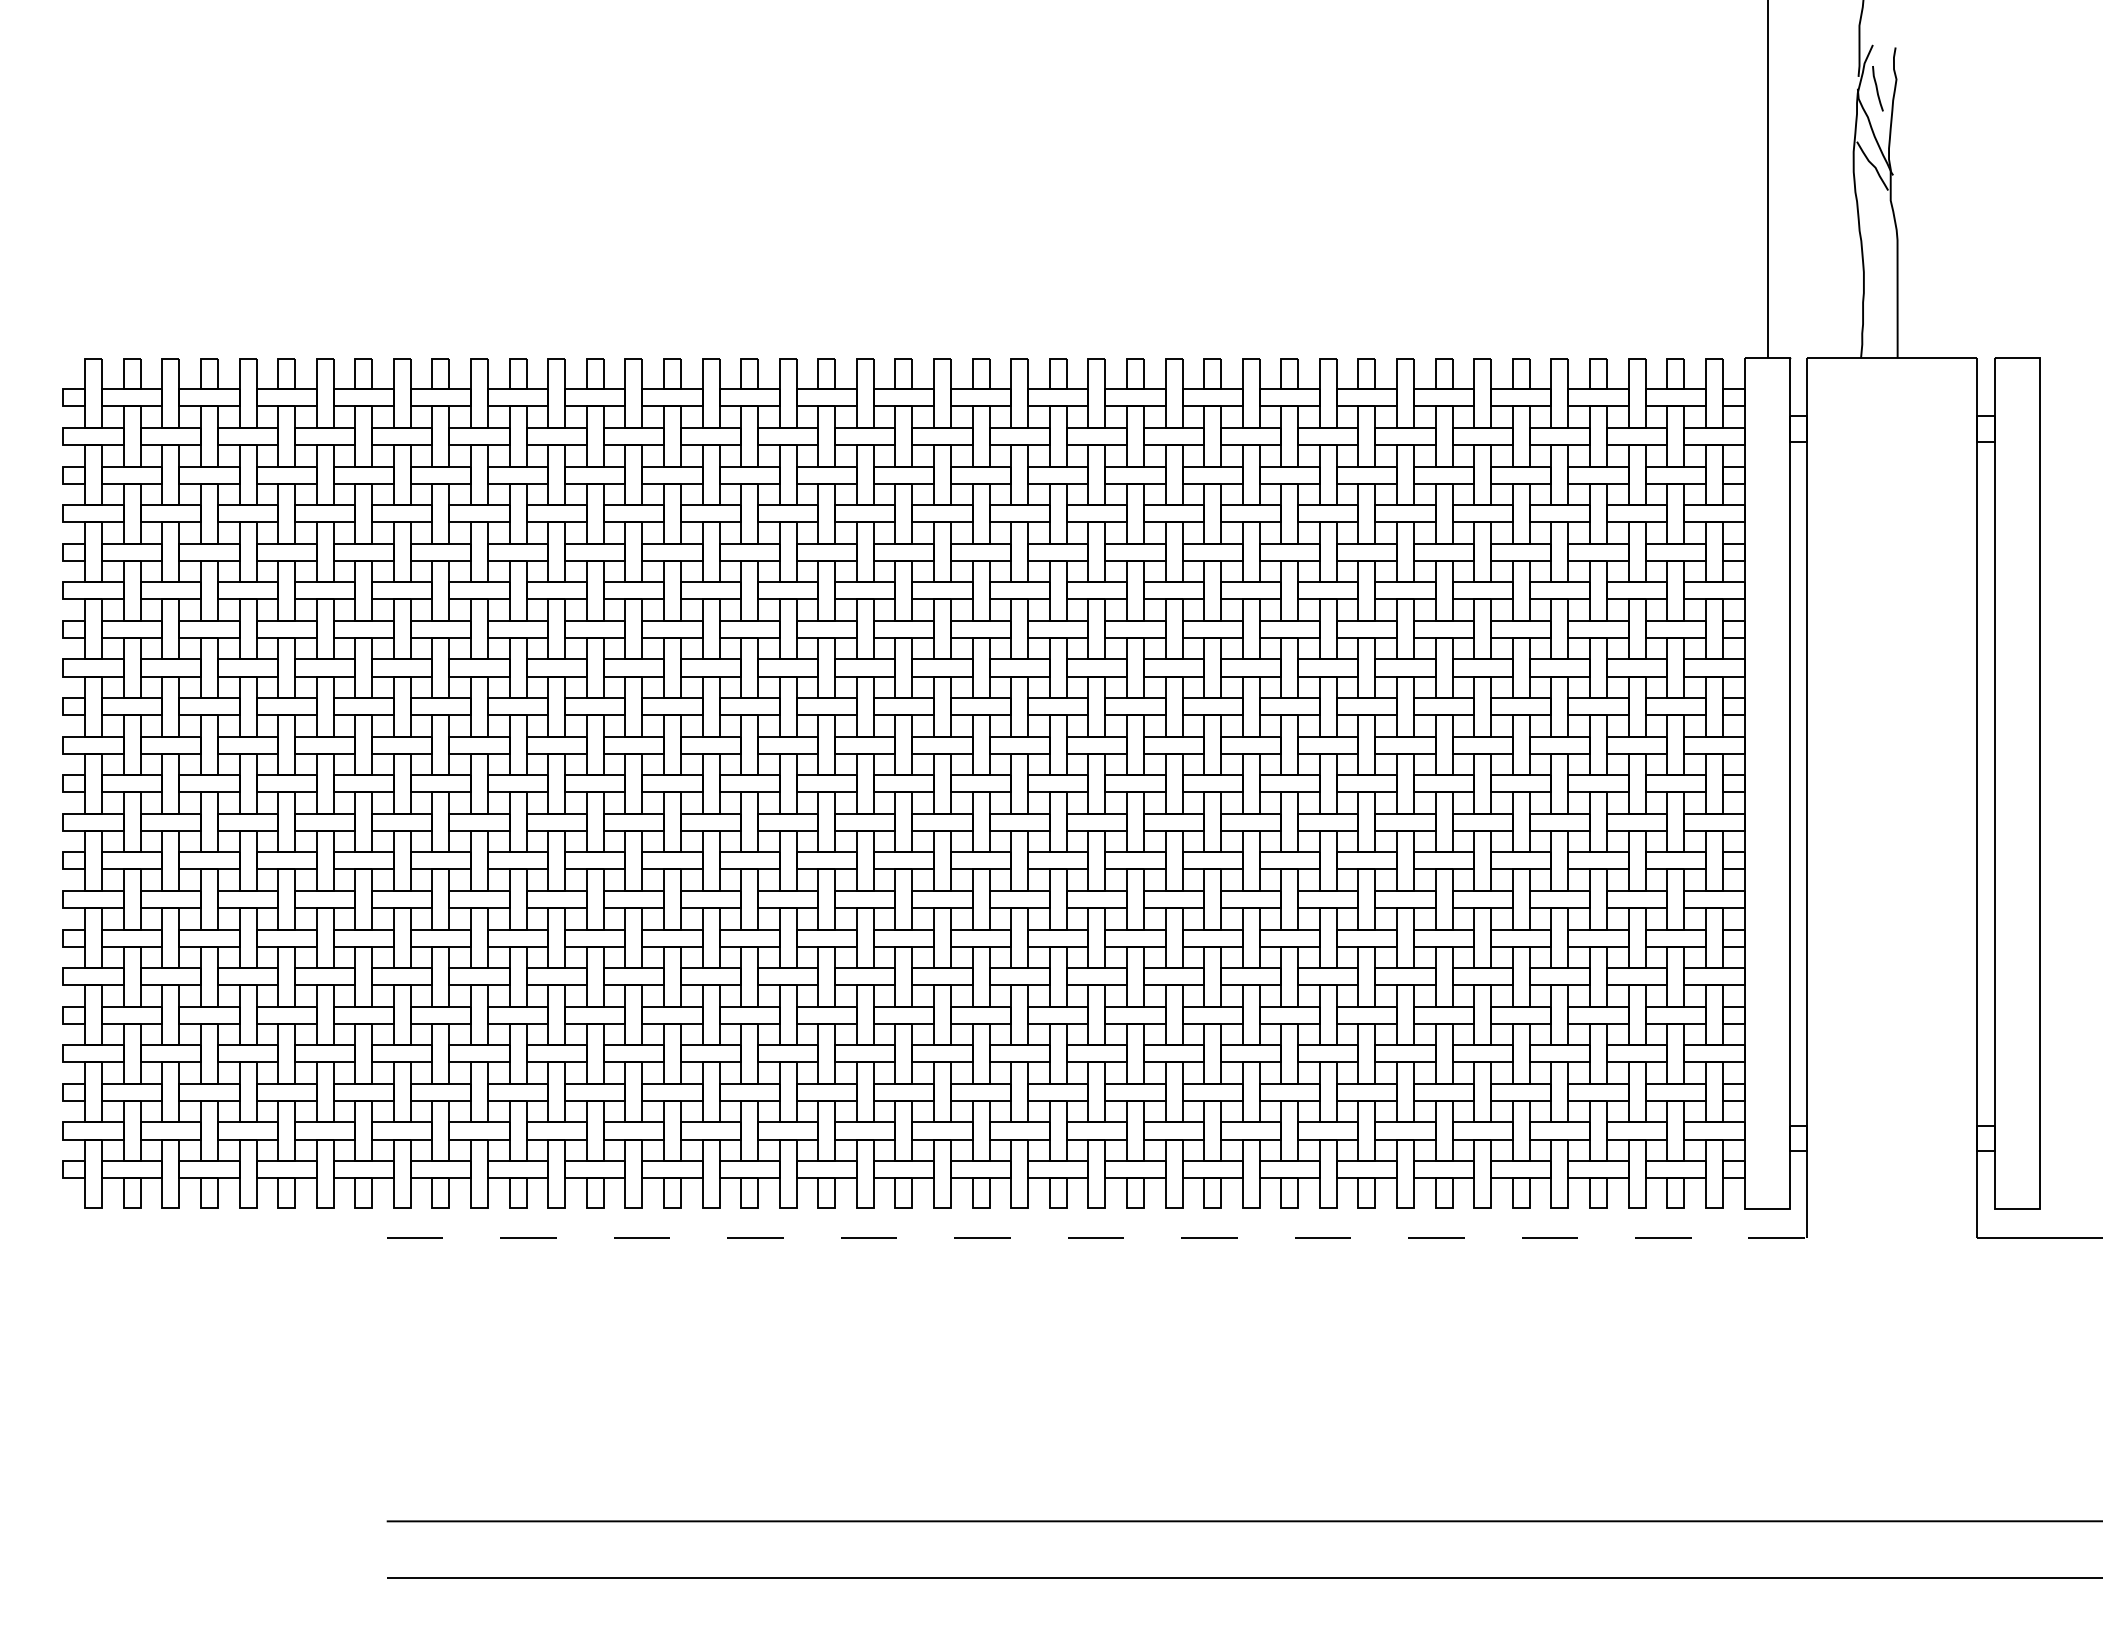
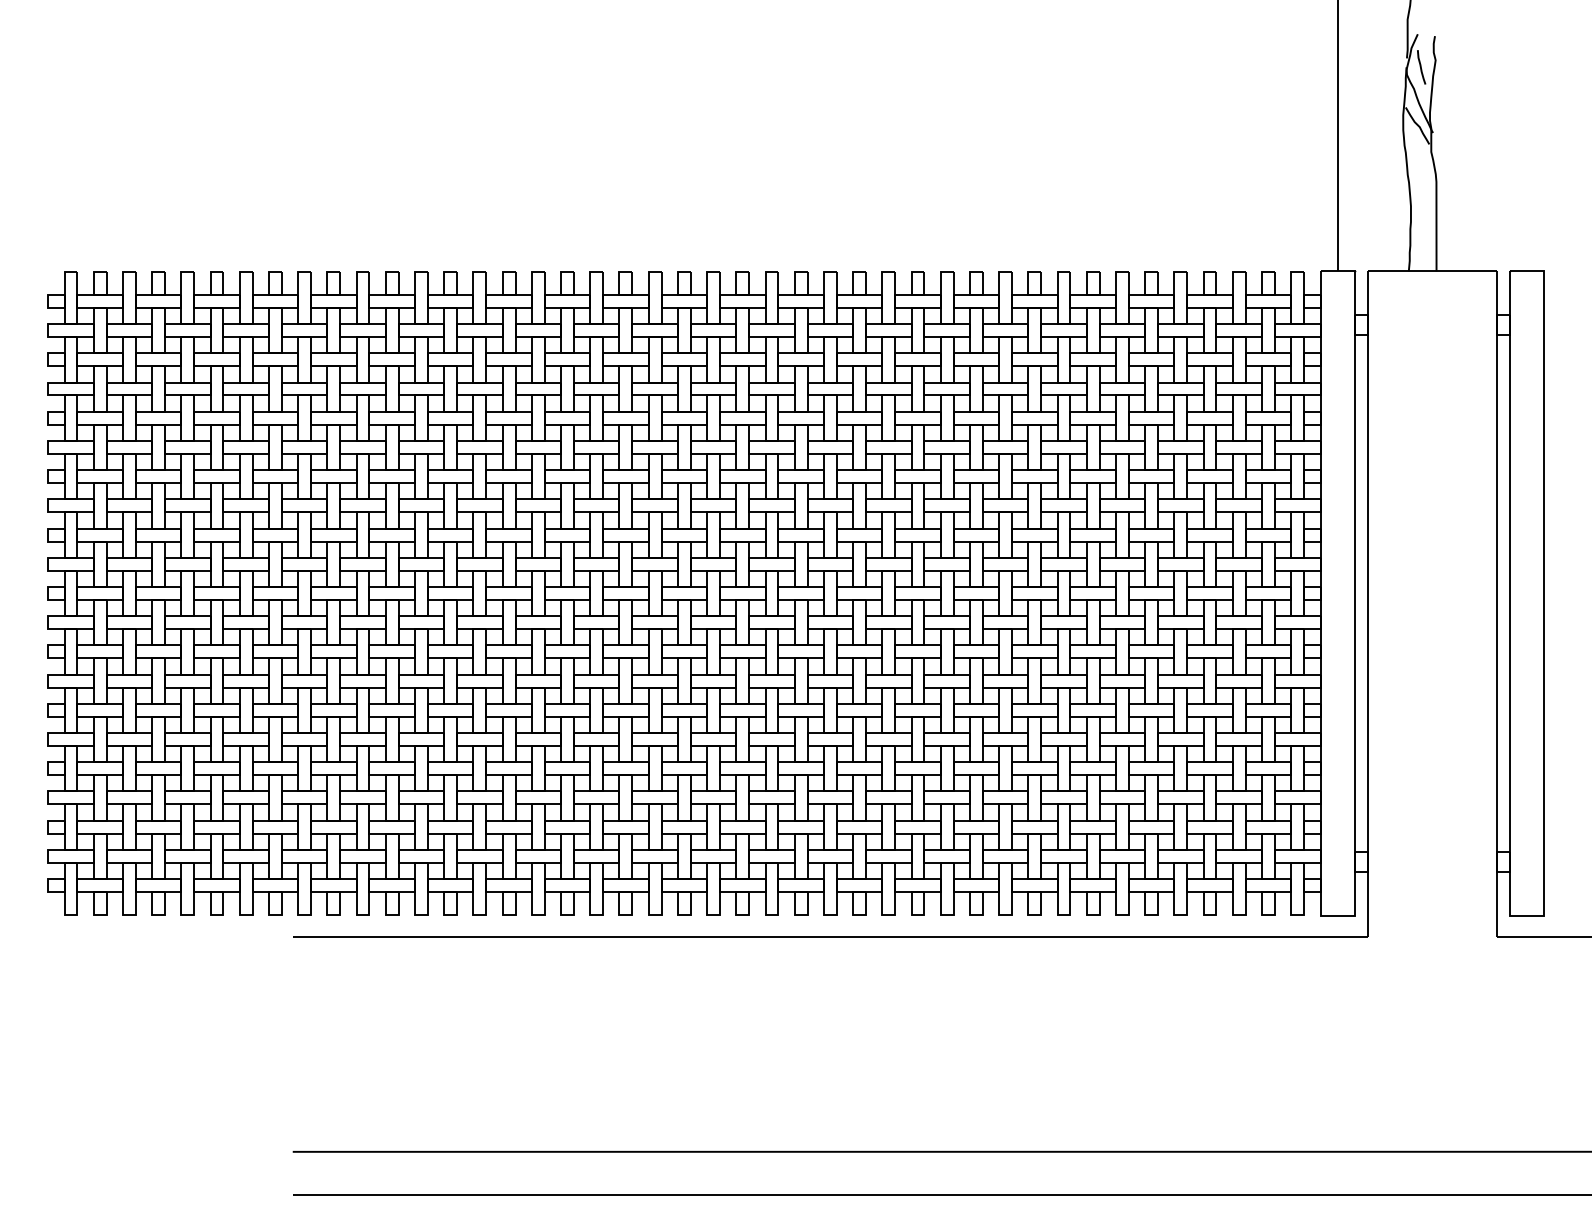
line: (1097, 1237) -> (830, 936), dashed -> solid

